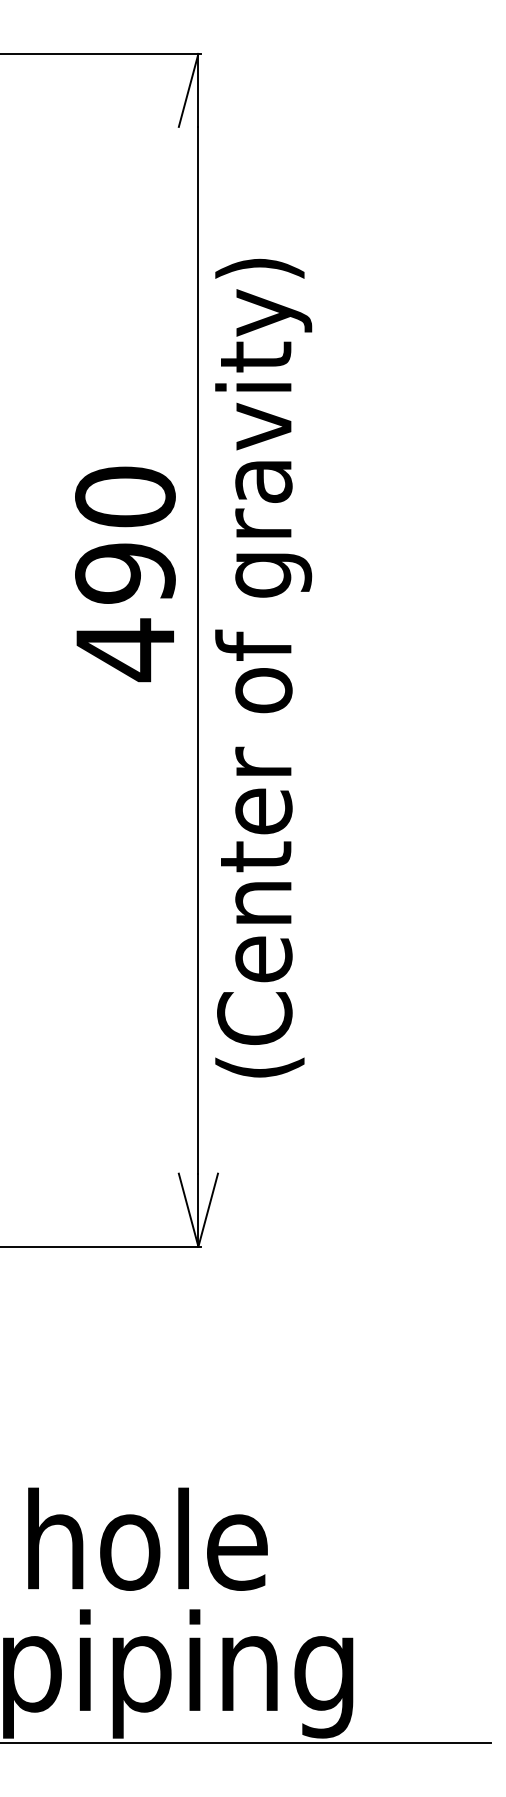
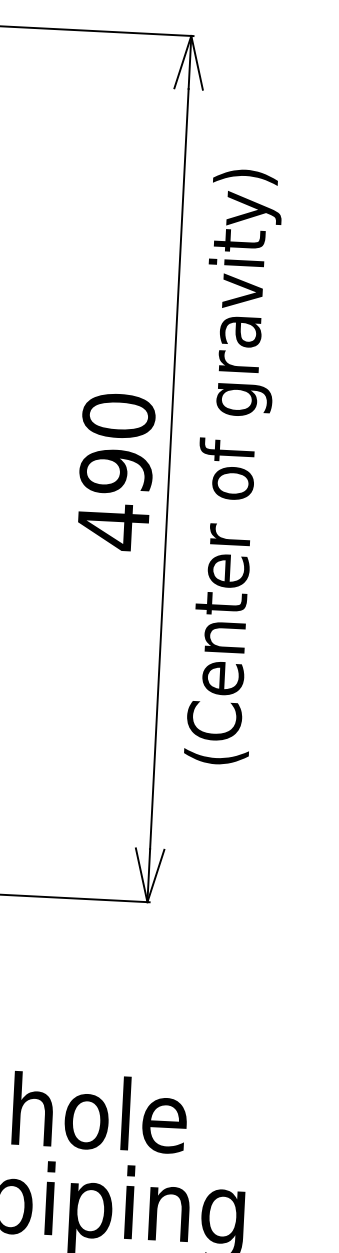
line: (208, 89) -> (197, 62), added
text: (125, 574) -> (116, 472), moved
text: (263, 667) -> (233, 466), moved

